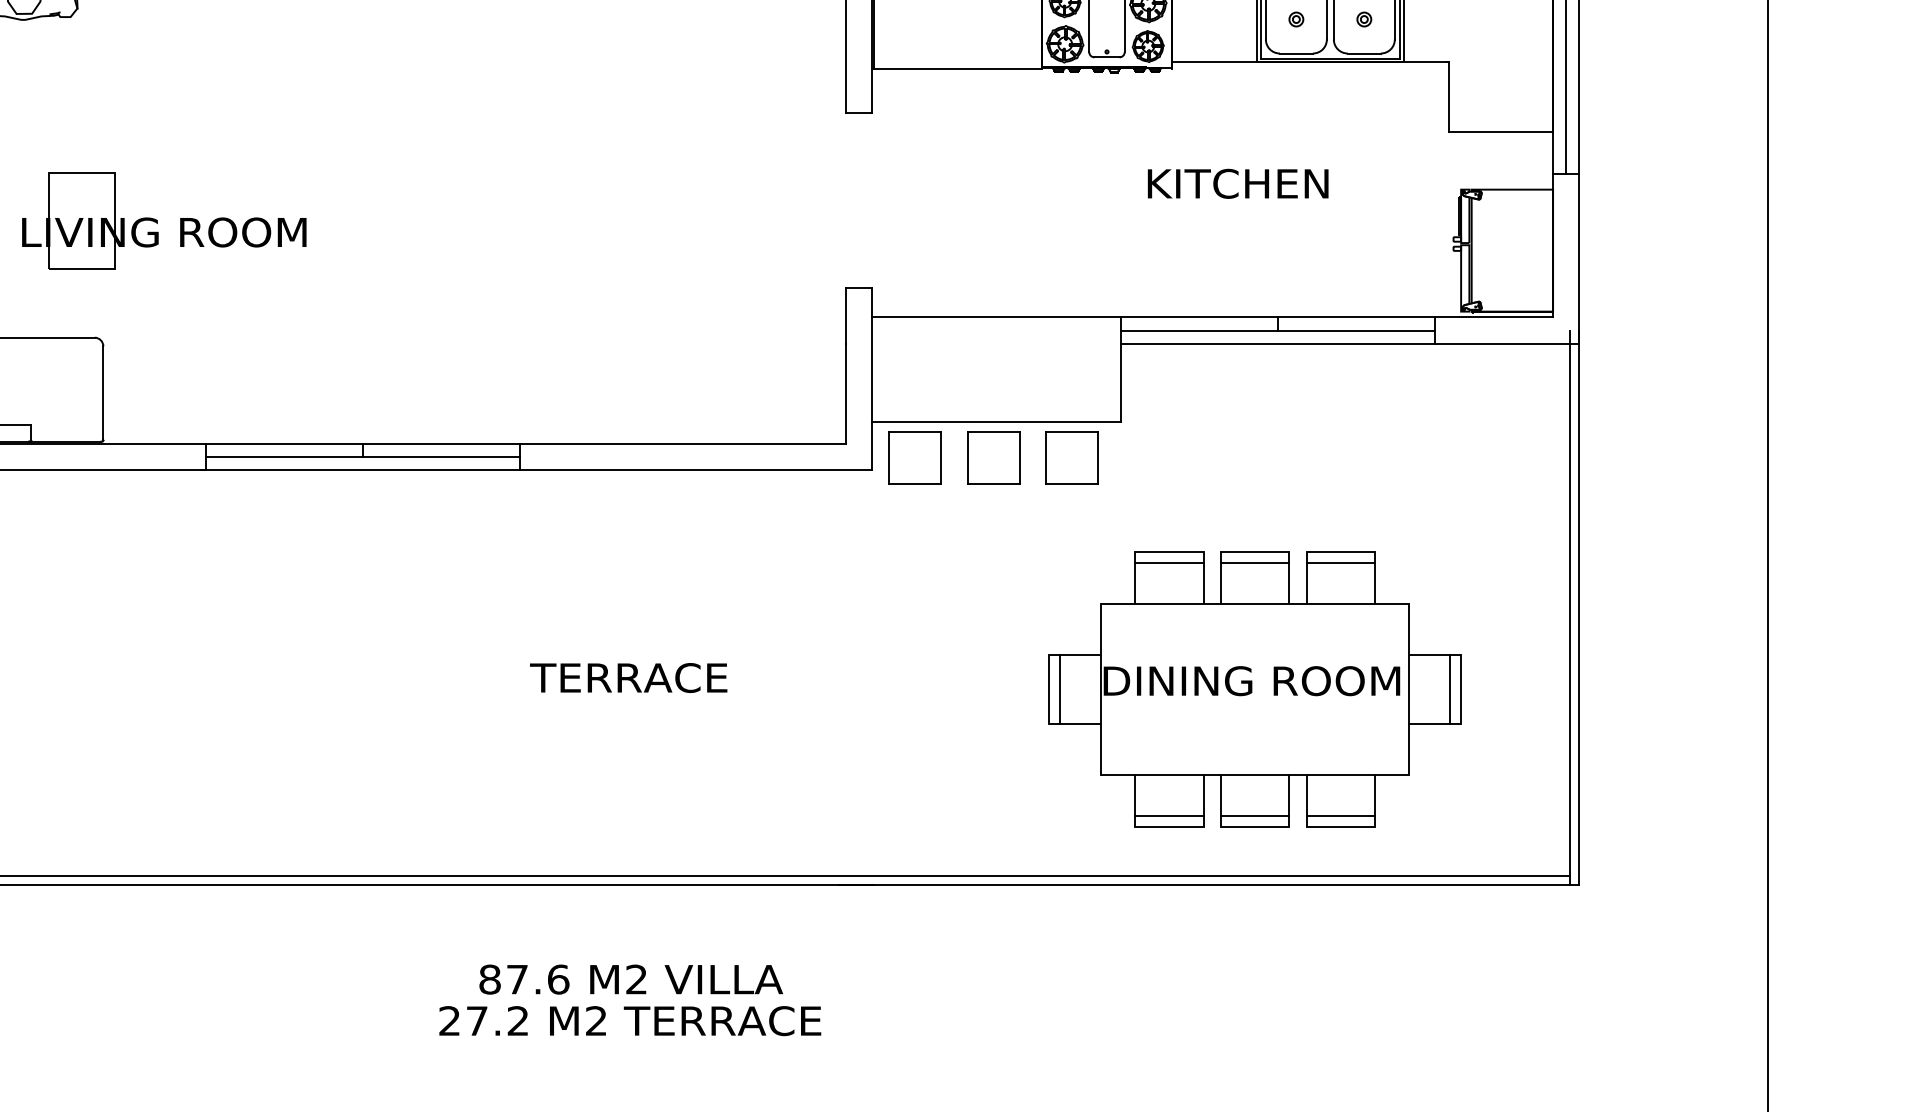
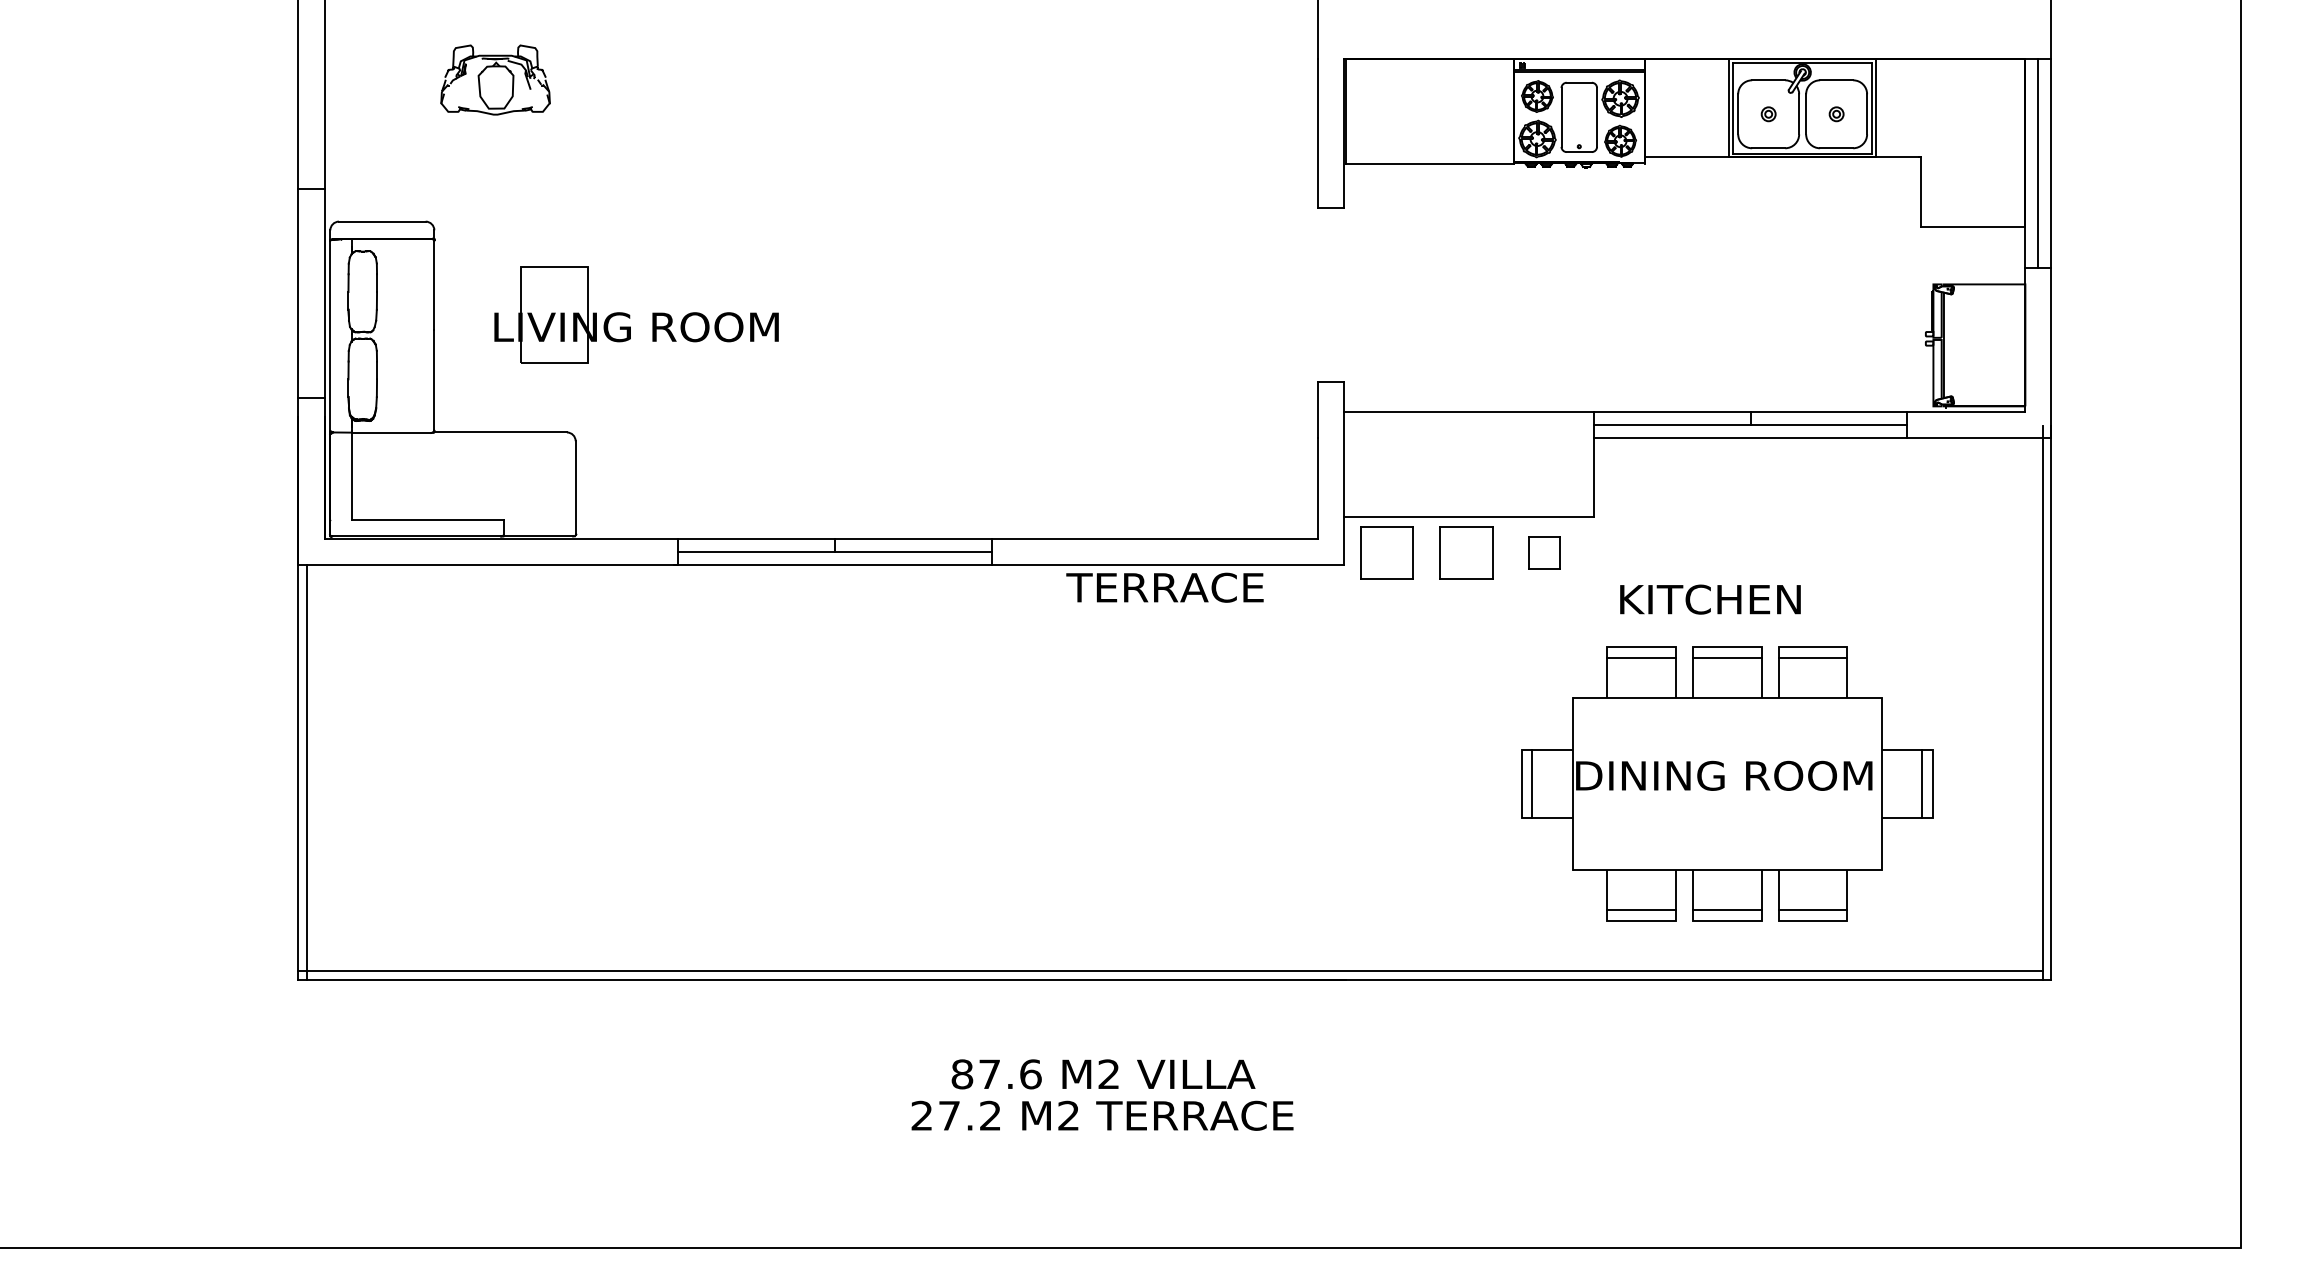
text: (1238, 183) -> (1710, 599), moved
part: (1072, 457) -> (1544, 552), size x0.6
text: (628, 677) -> (1164, 587), moved

